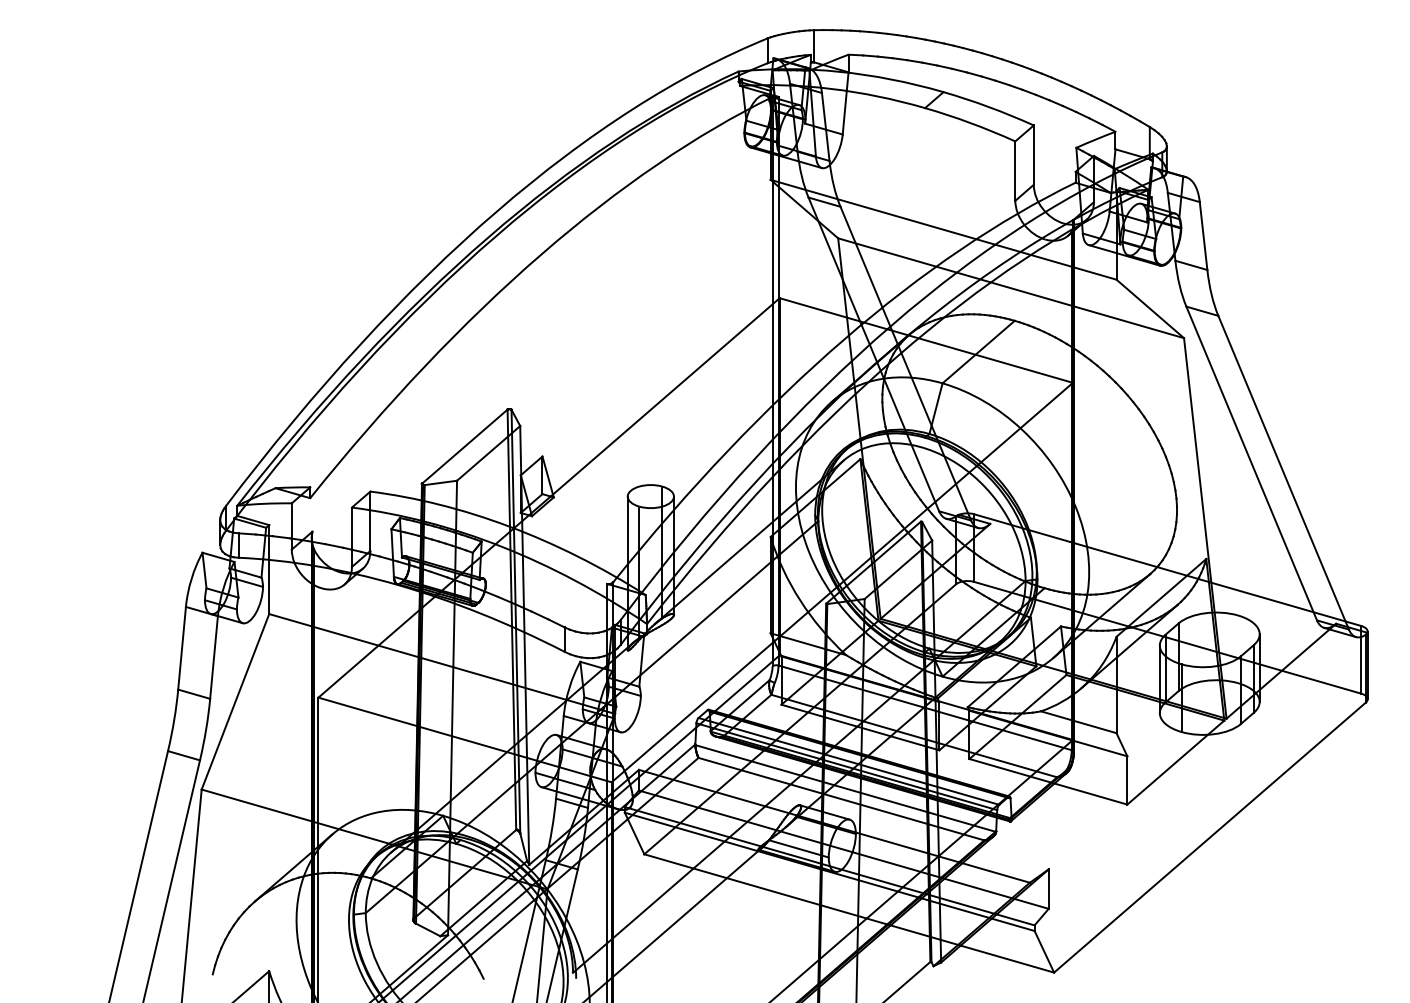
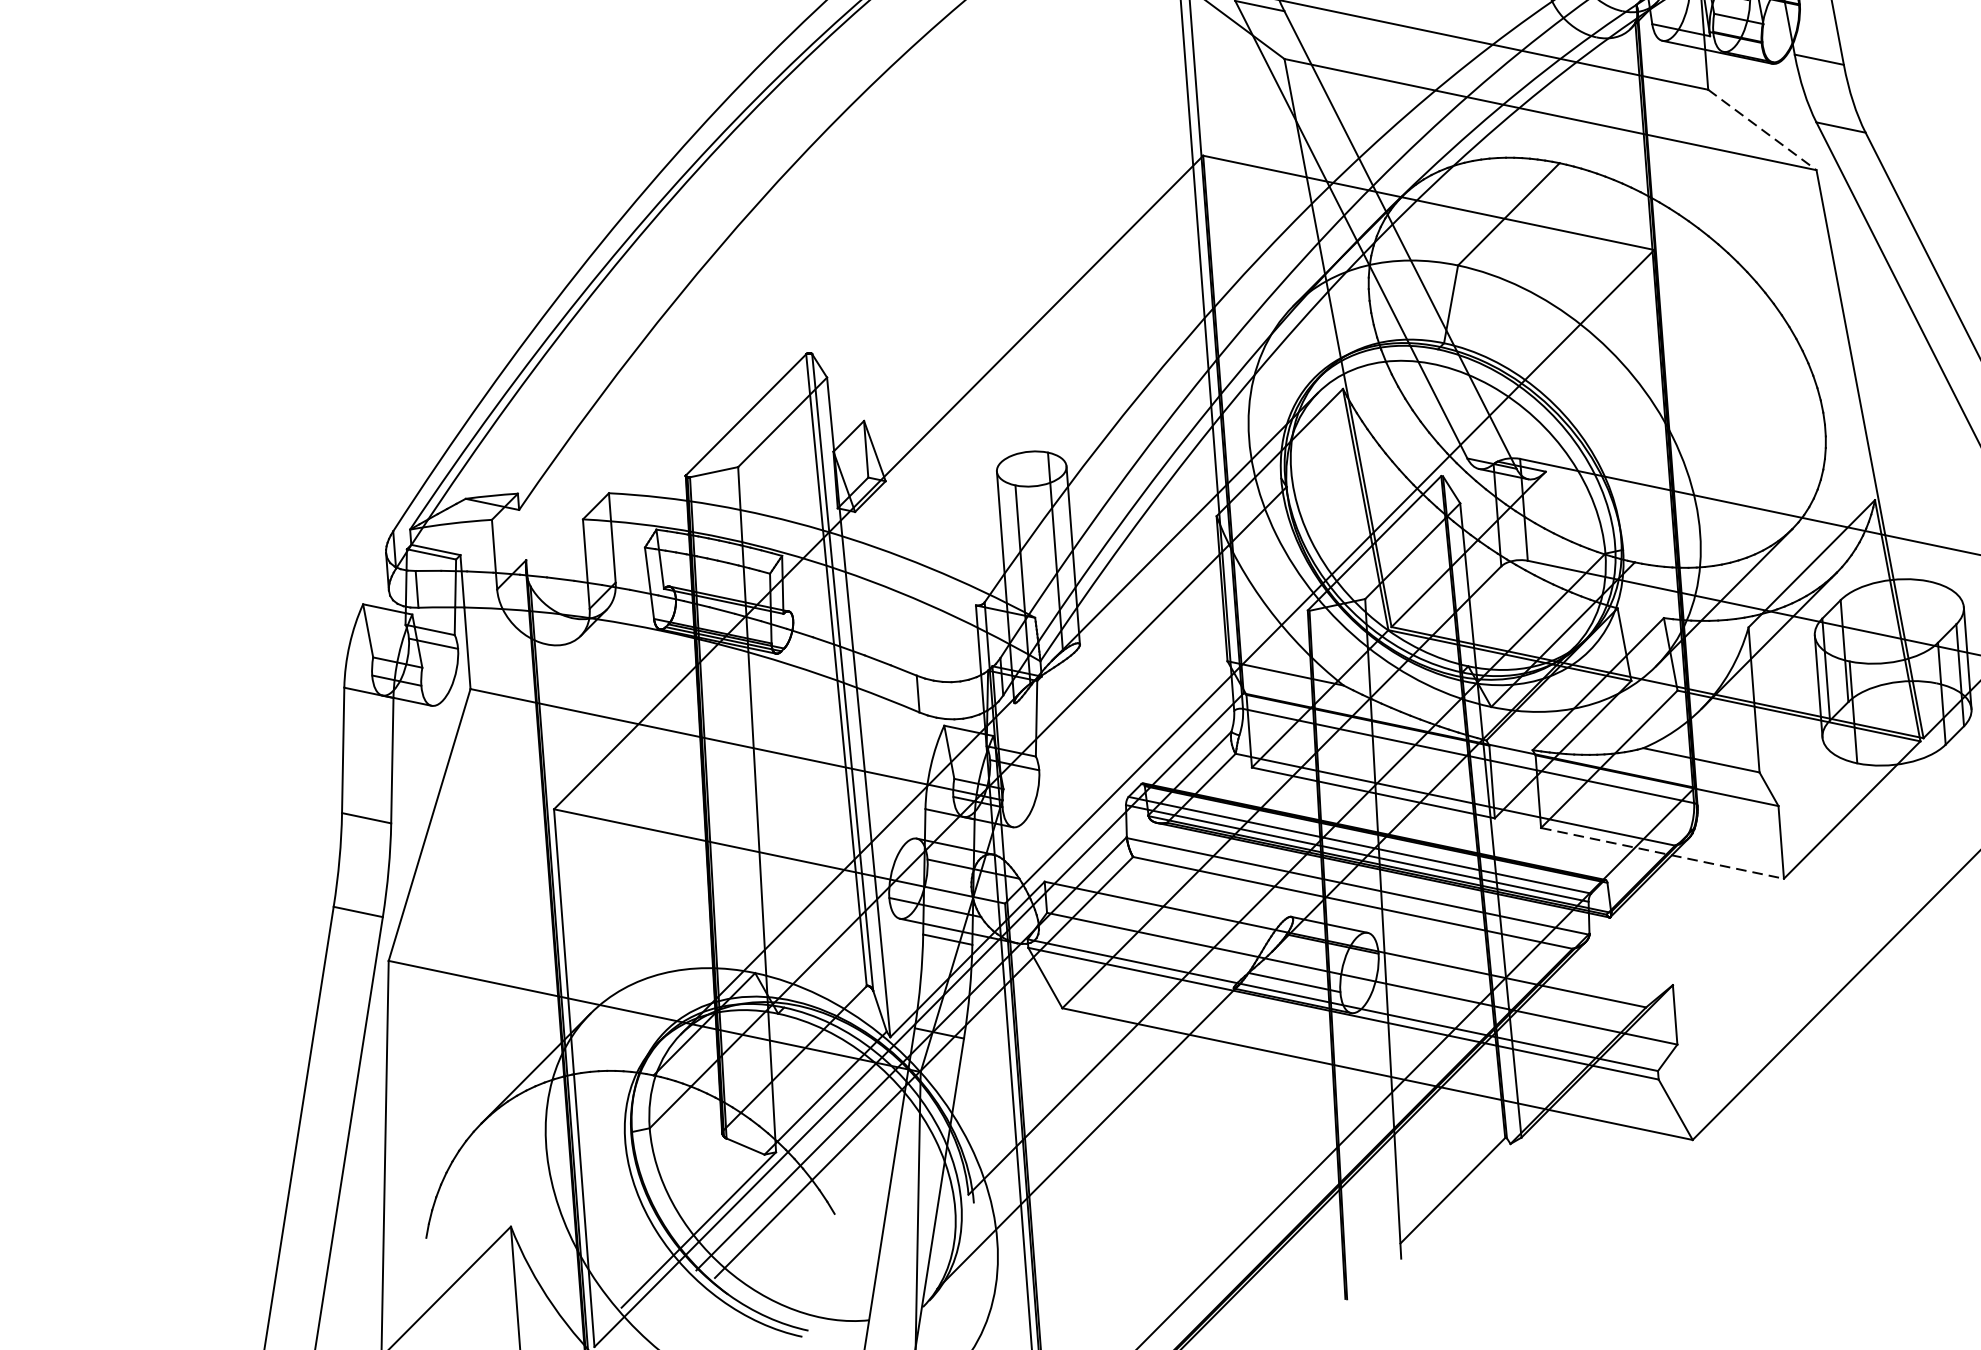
line: (1150, 308) -> (1762, 129), solid -> dashed
line: (1048, 781) -> (1662, 852), solid -> dashed

